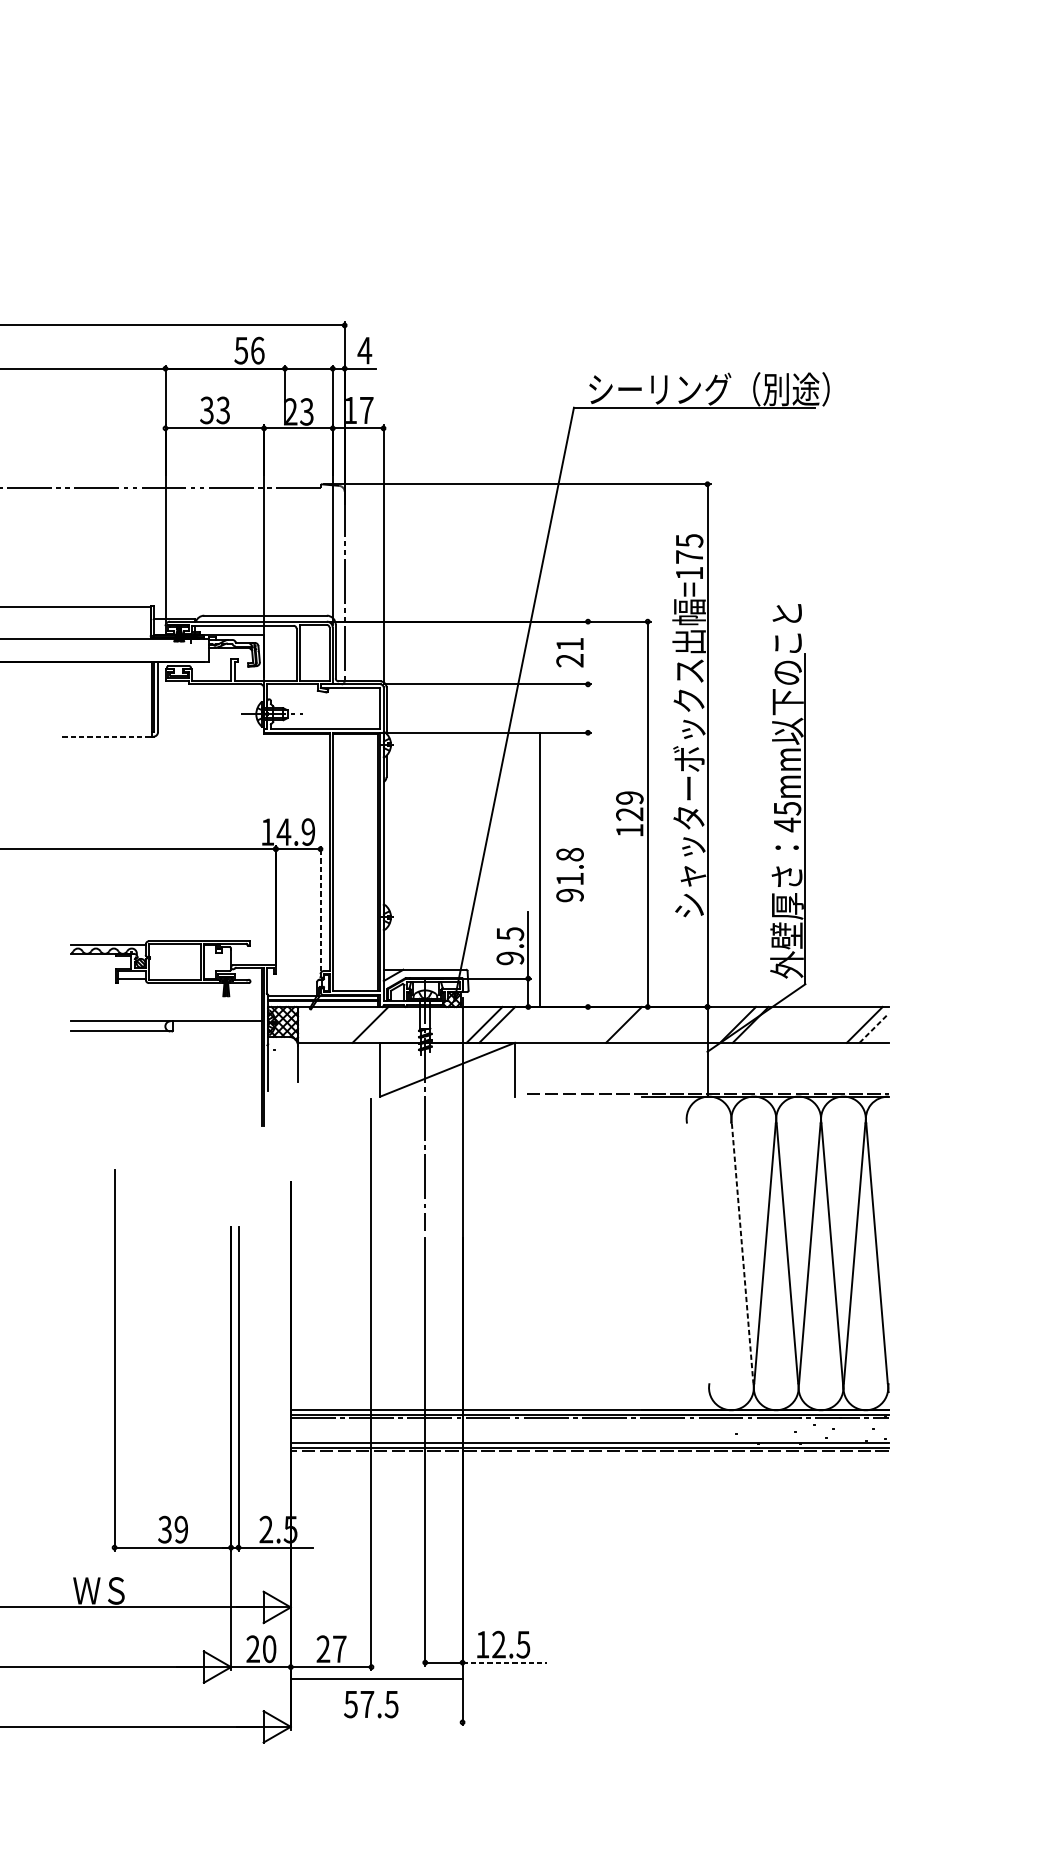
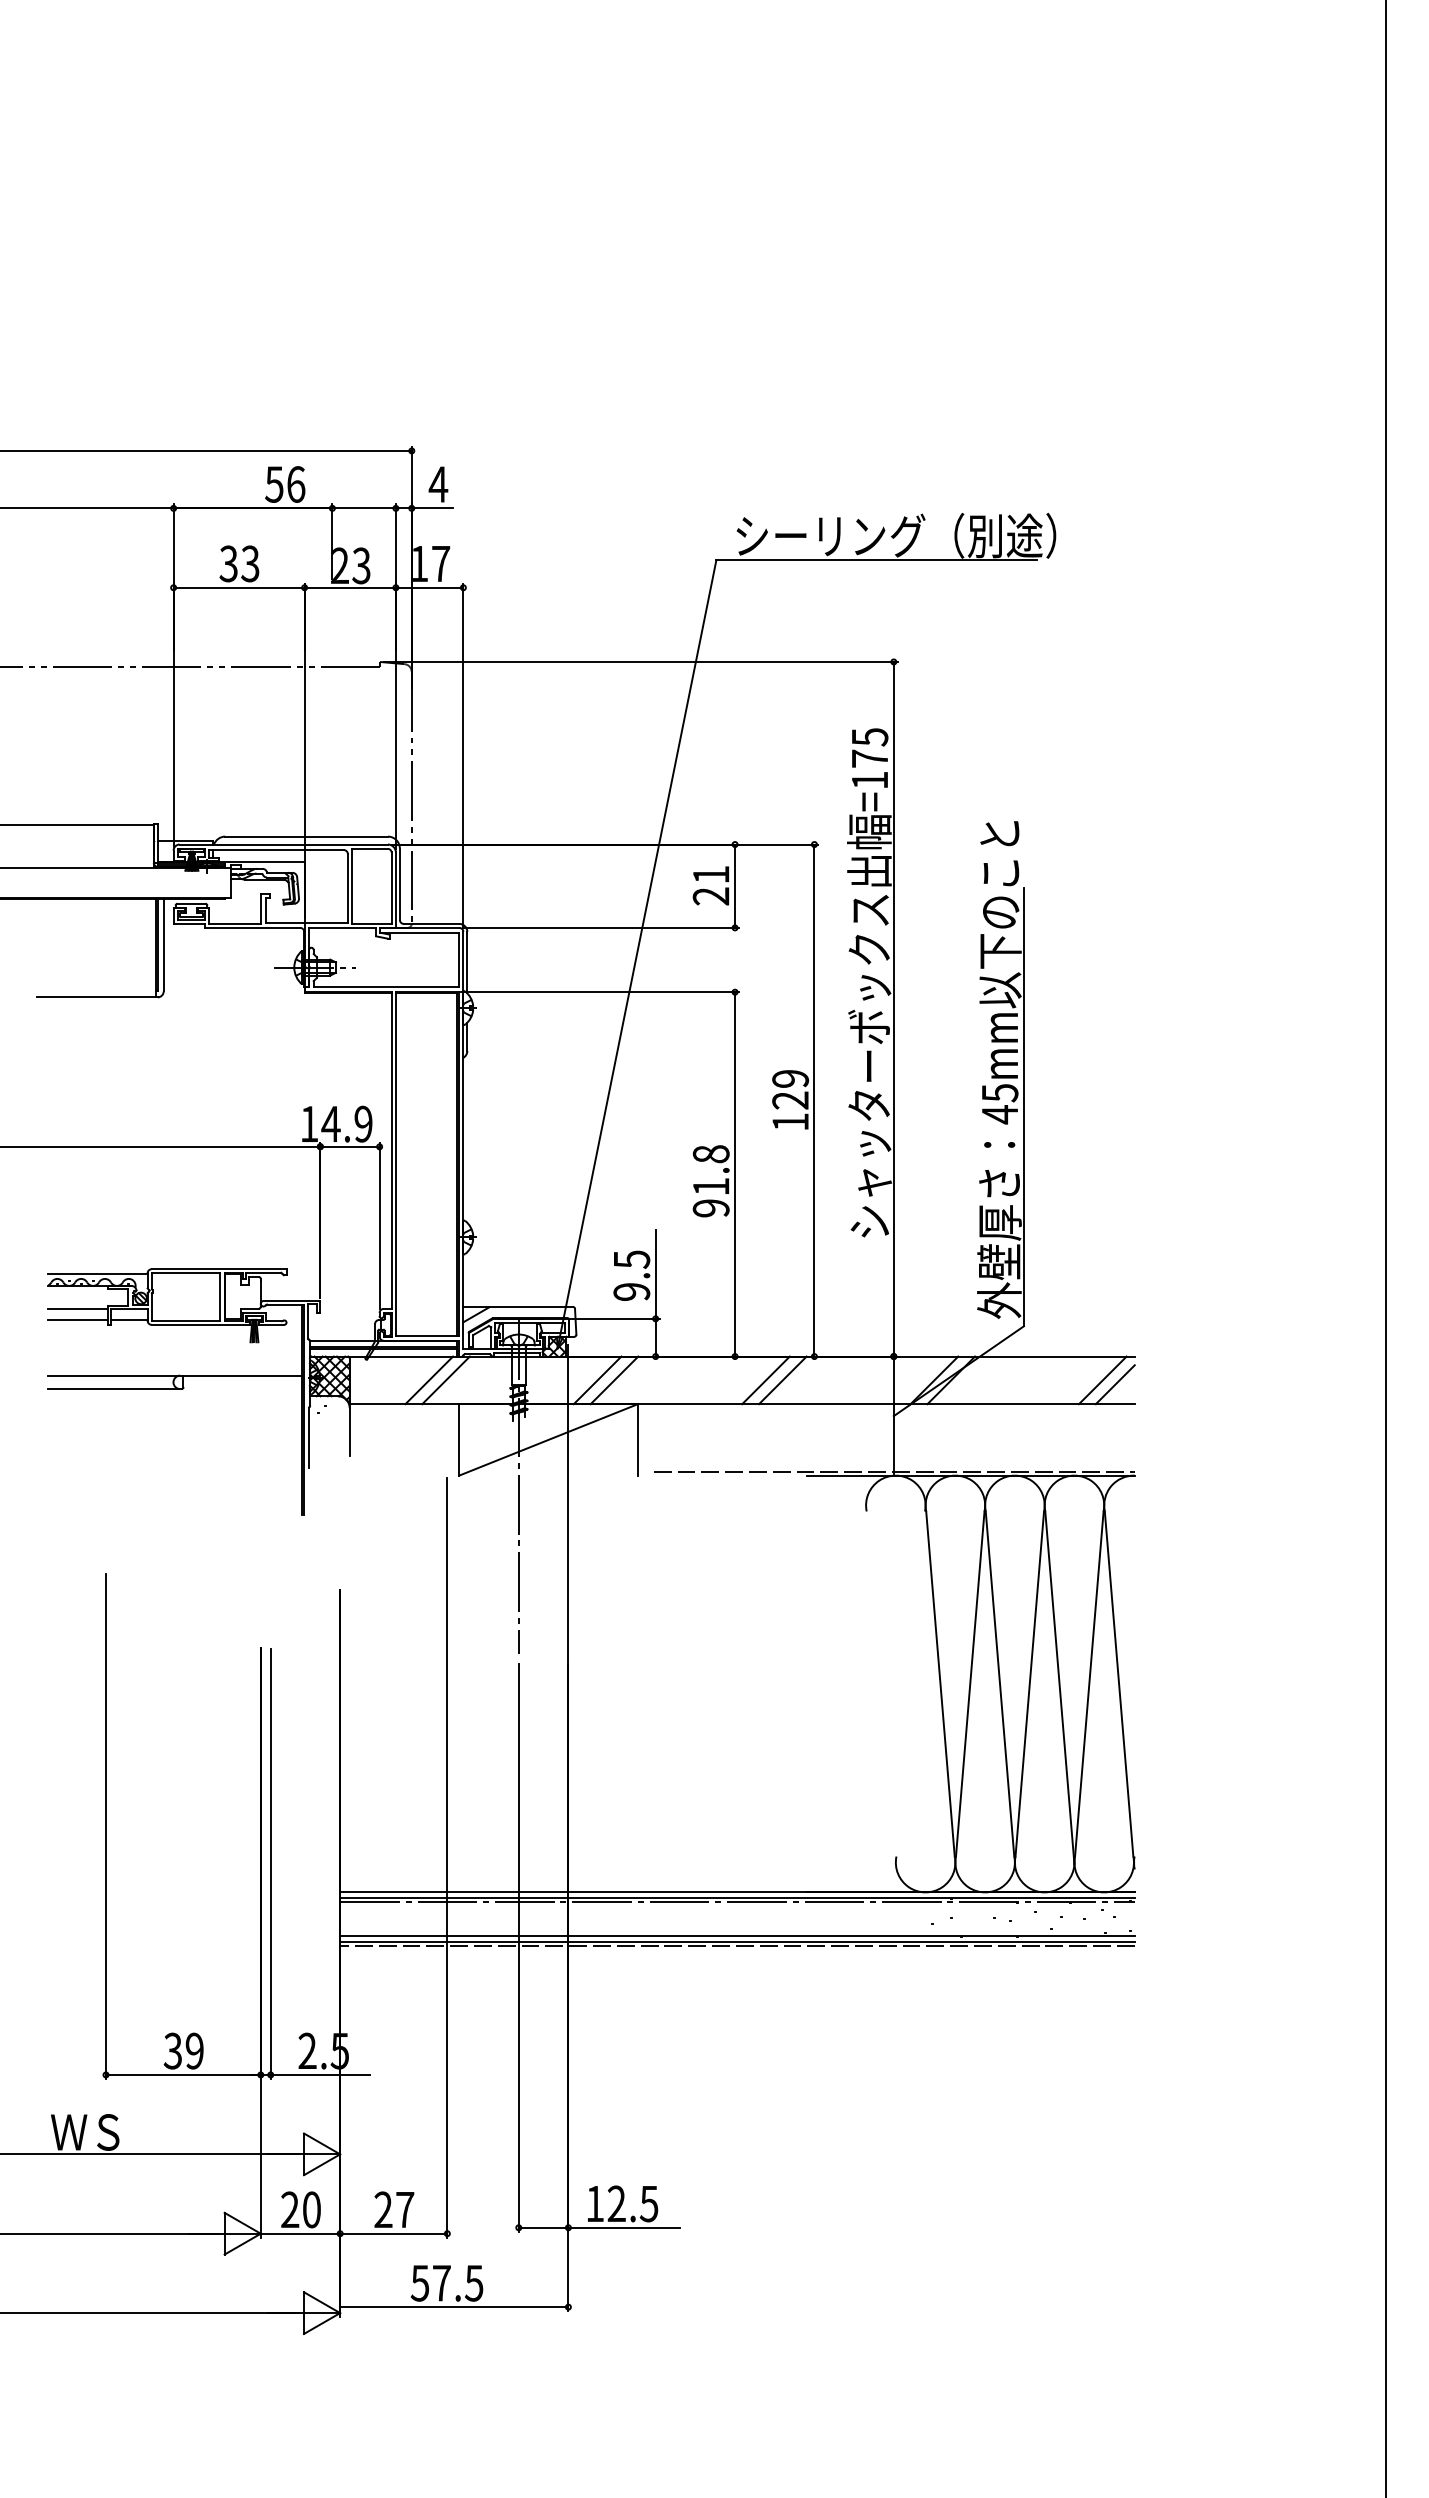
line: (588, 652) -> (735, 885), added
line: (107, 736) -> (96, 997), dashed -> solid
line: (540, 869) -> (735, 1174), moved
line: (320, 908) -> (379, 1225), dashed -> solid
line: (93, 971) -> (77, 1309), added
line: (93, 979) -> (77, 1319), added
line: (358, 1025) -> (429, 1380), added
line: (610, 1025) -> (765, 1380), added
line: (874, 1028) -> (1115, 1384), dashed -> solid
line: (742, 1253) -> (940, 1684), dashed -> solid
line: (504, 1662) -> (624, 2227), dashed -> solid
line: (376, 1679) -> (454, 2307), moved

